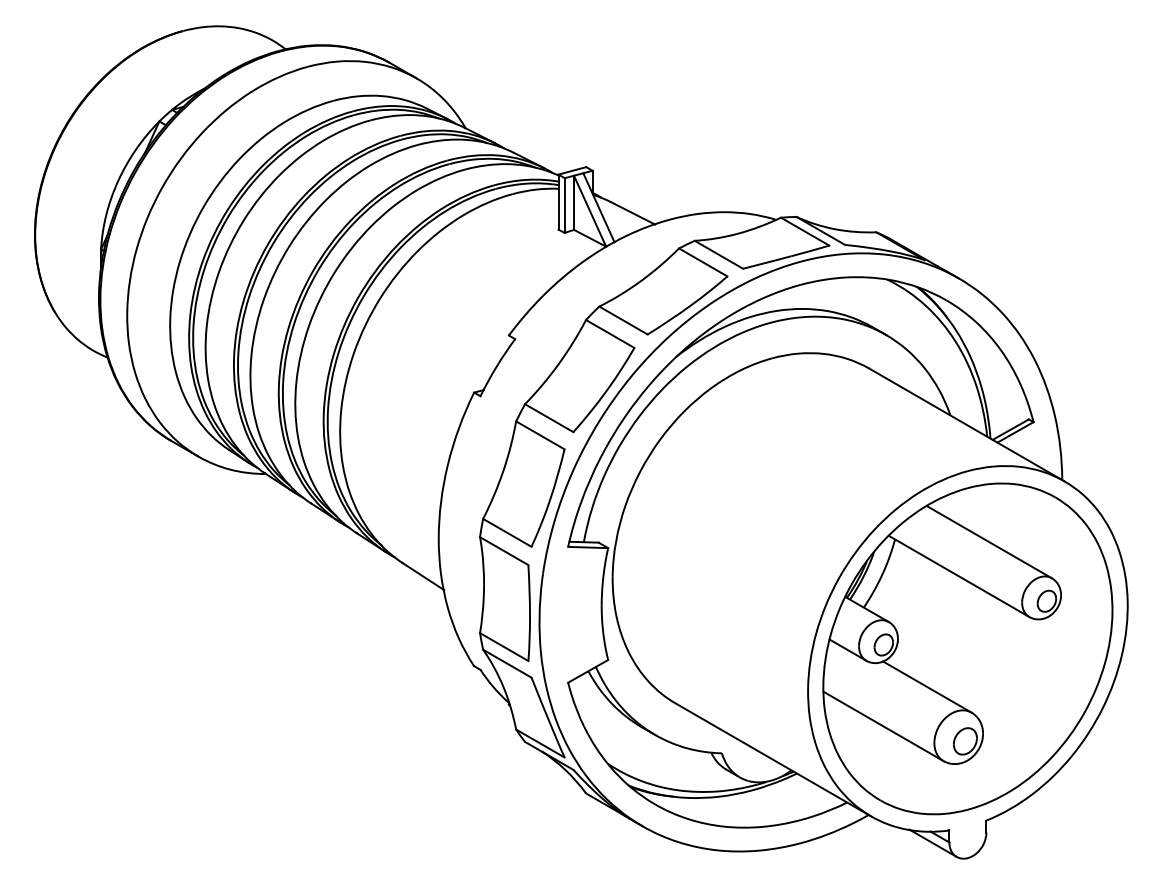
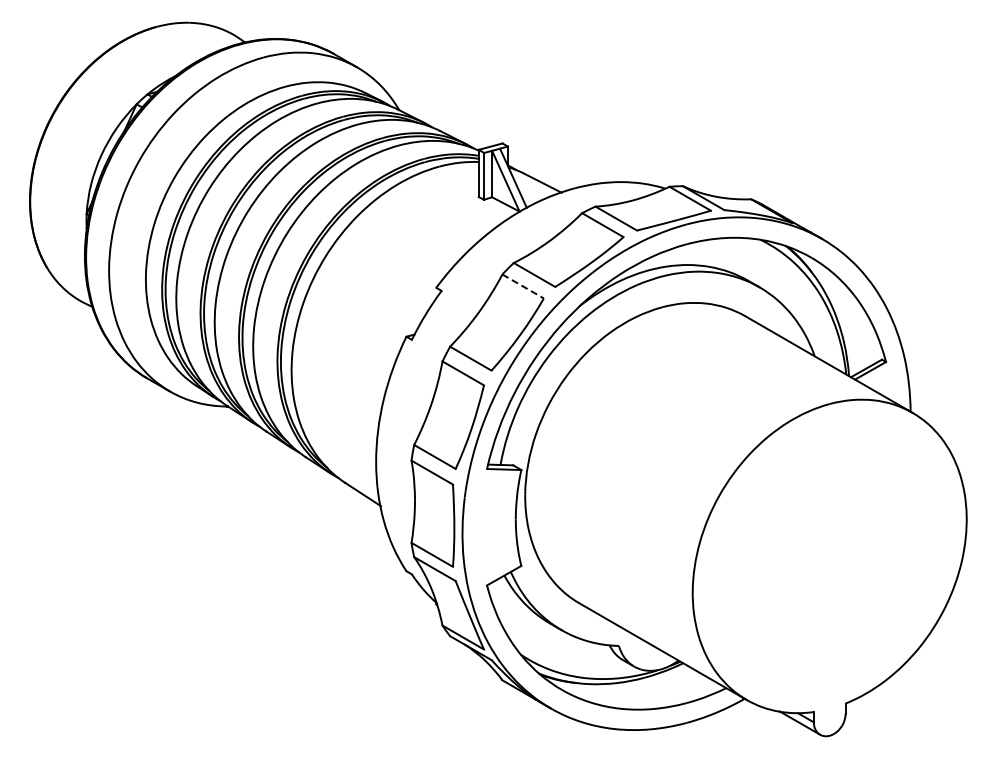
line: (610, 334) -> (523, 286), solid -> dashed
part: (967, 648) -> (829, 556), removed

